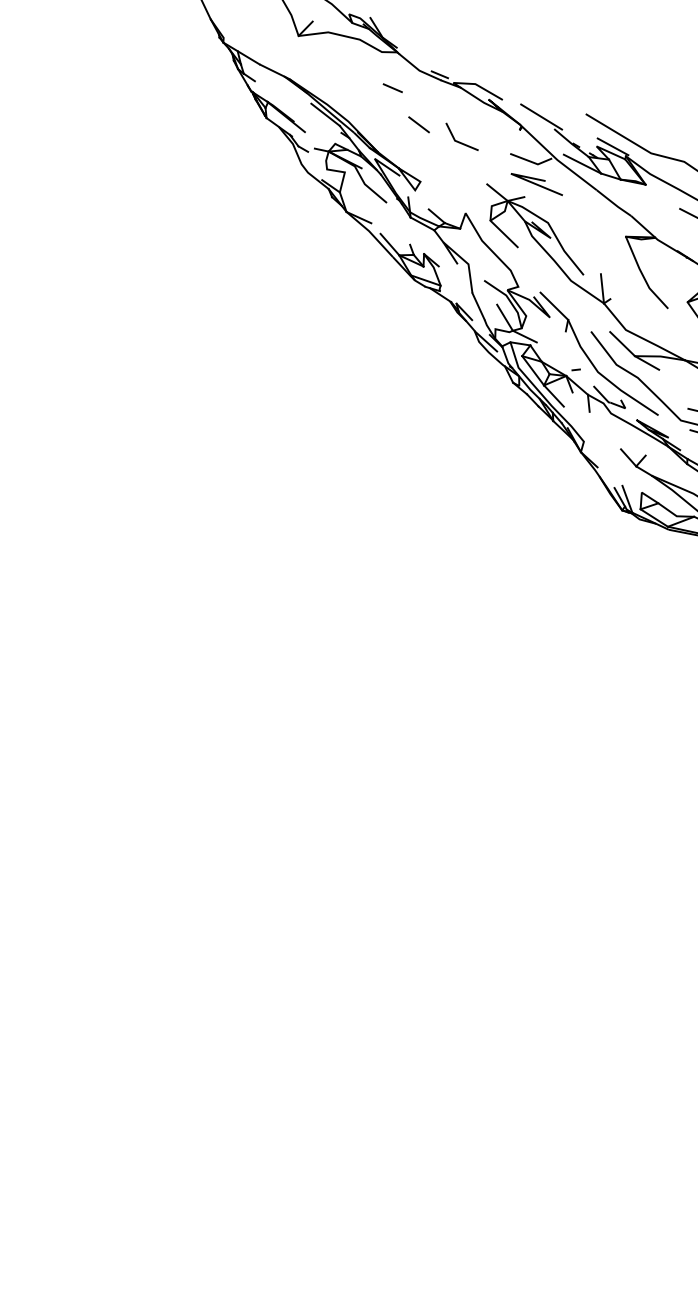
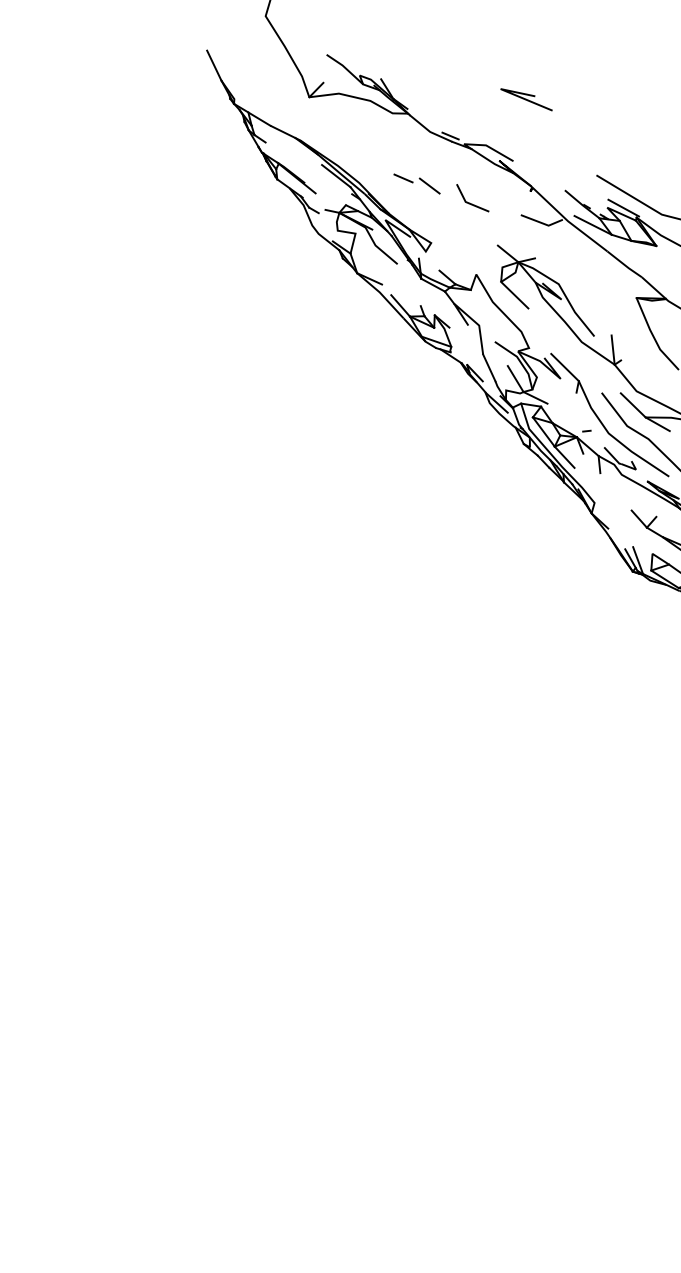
line: (392, 88) -> (403, 178), moved
line: (541, 116) -> (552, 177), removed
line: (536, 184) -> (526, 99), moved

